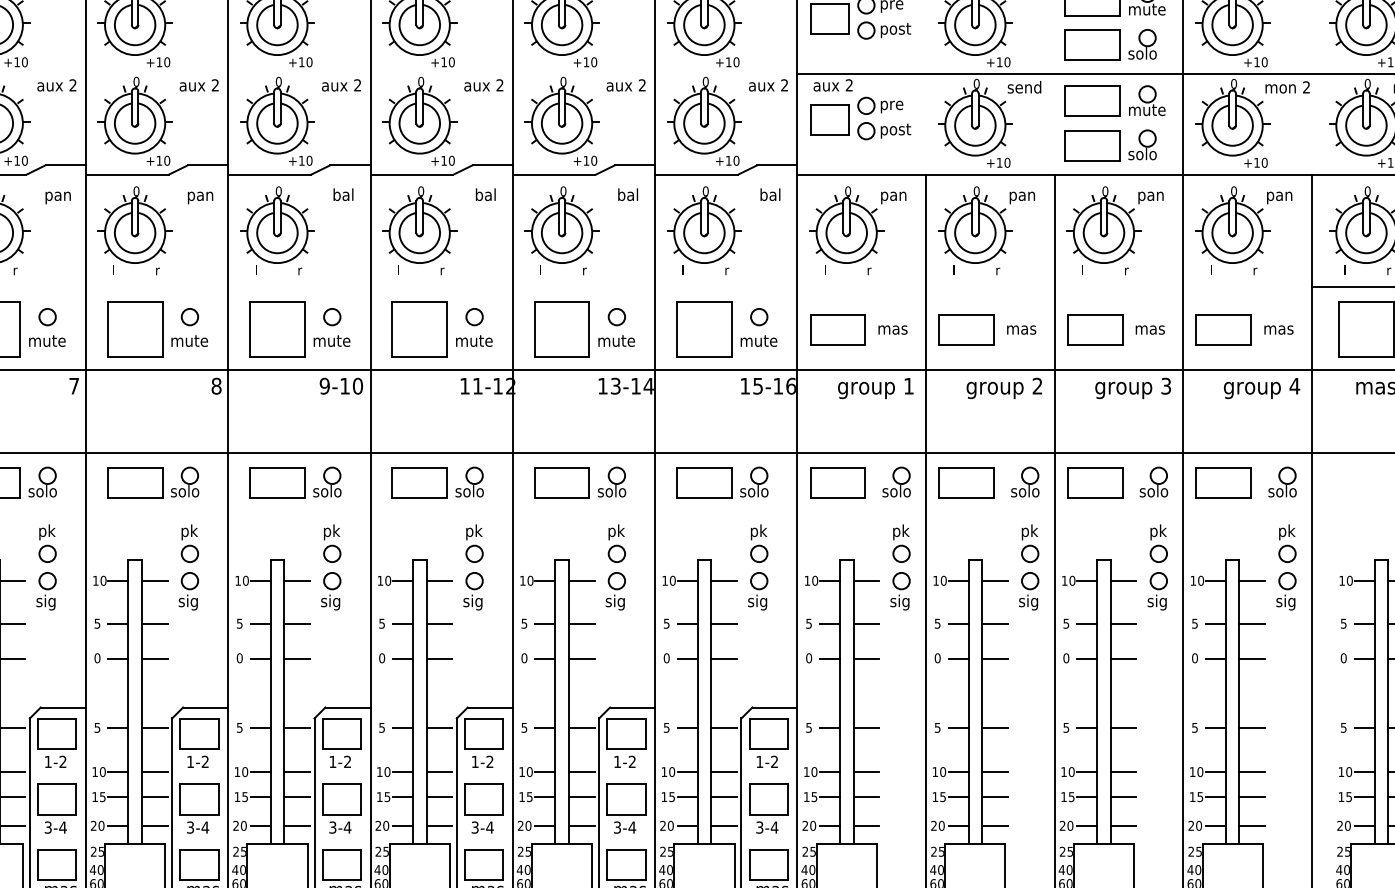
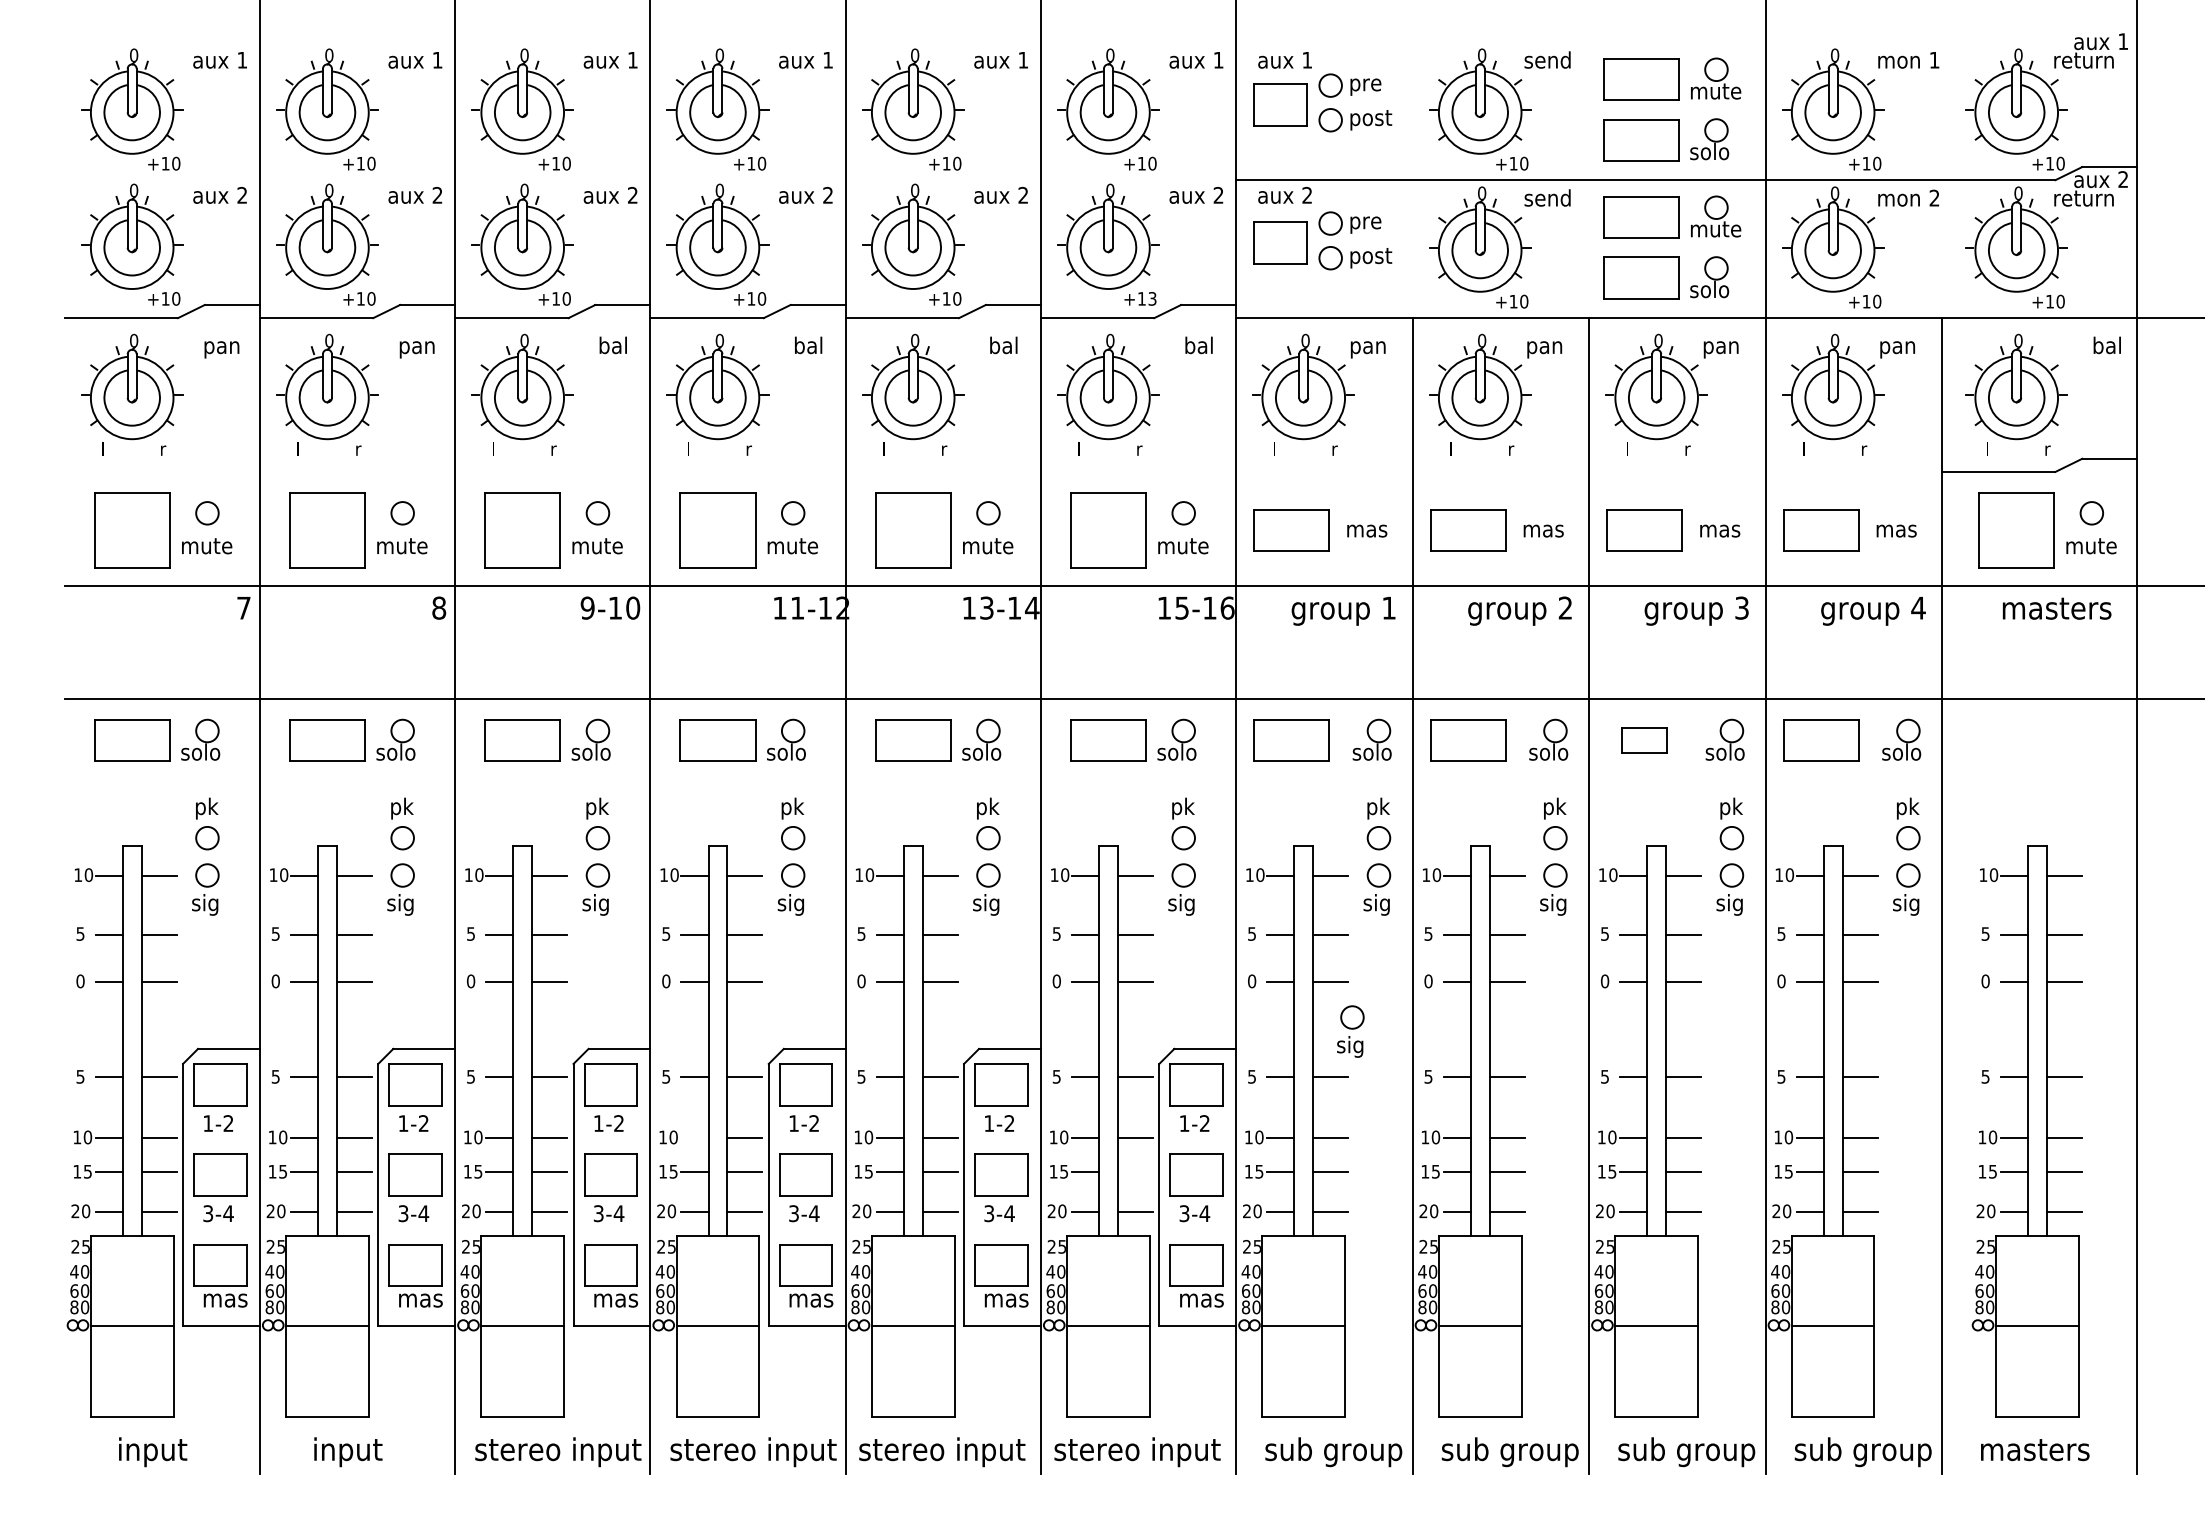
text: (736, 160) -> (1152, 298), +10 -> +13
part: (1095, 482) -> (1644, 740), size x0.6
part: (880, 694) -> (1350, 1031), added
line: (402, 772) -> (694, 1137), removed
line: (723, 797) -> (1134, 1172), removed

